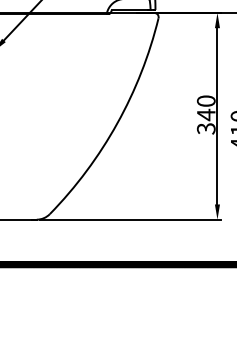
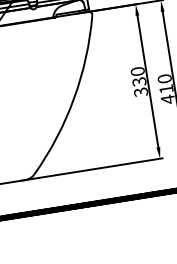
text: (205, 114) -> (138, 81), 340 -> 330

